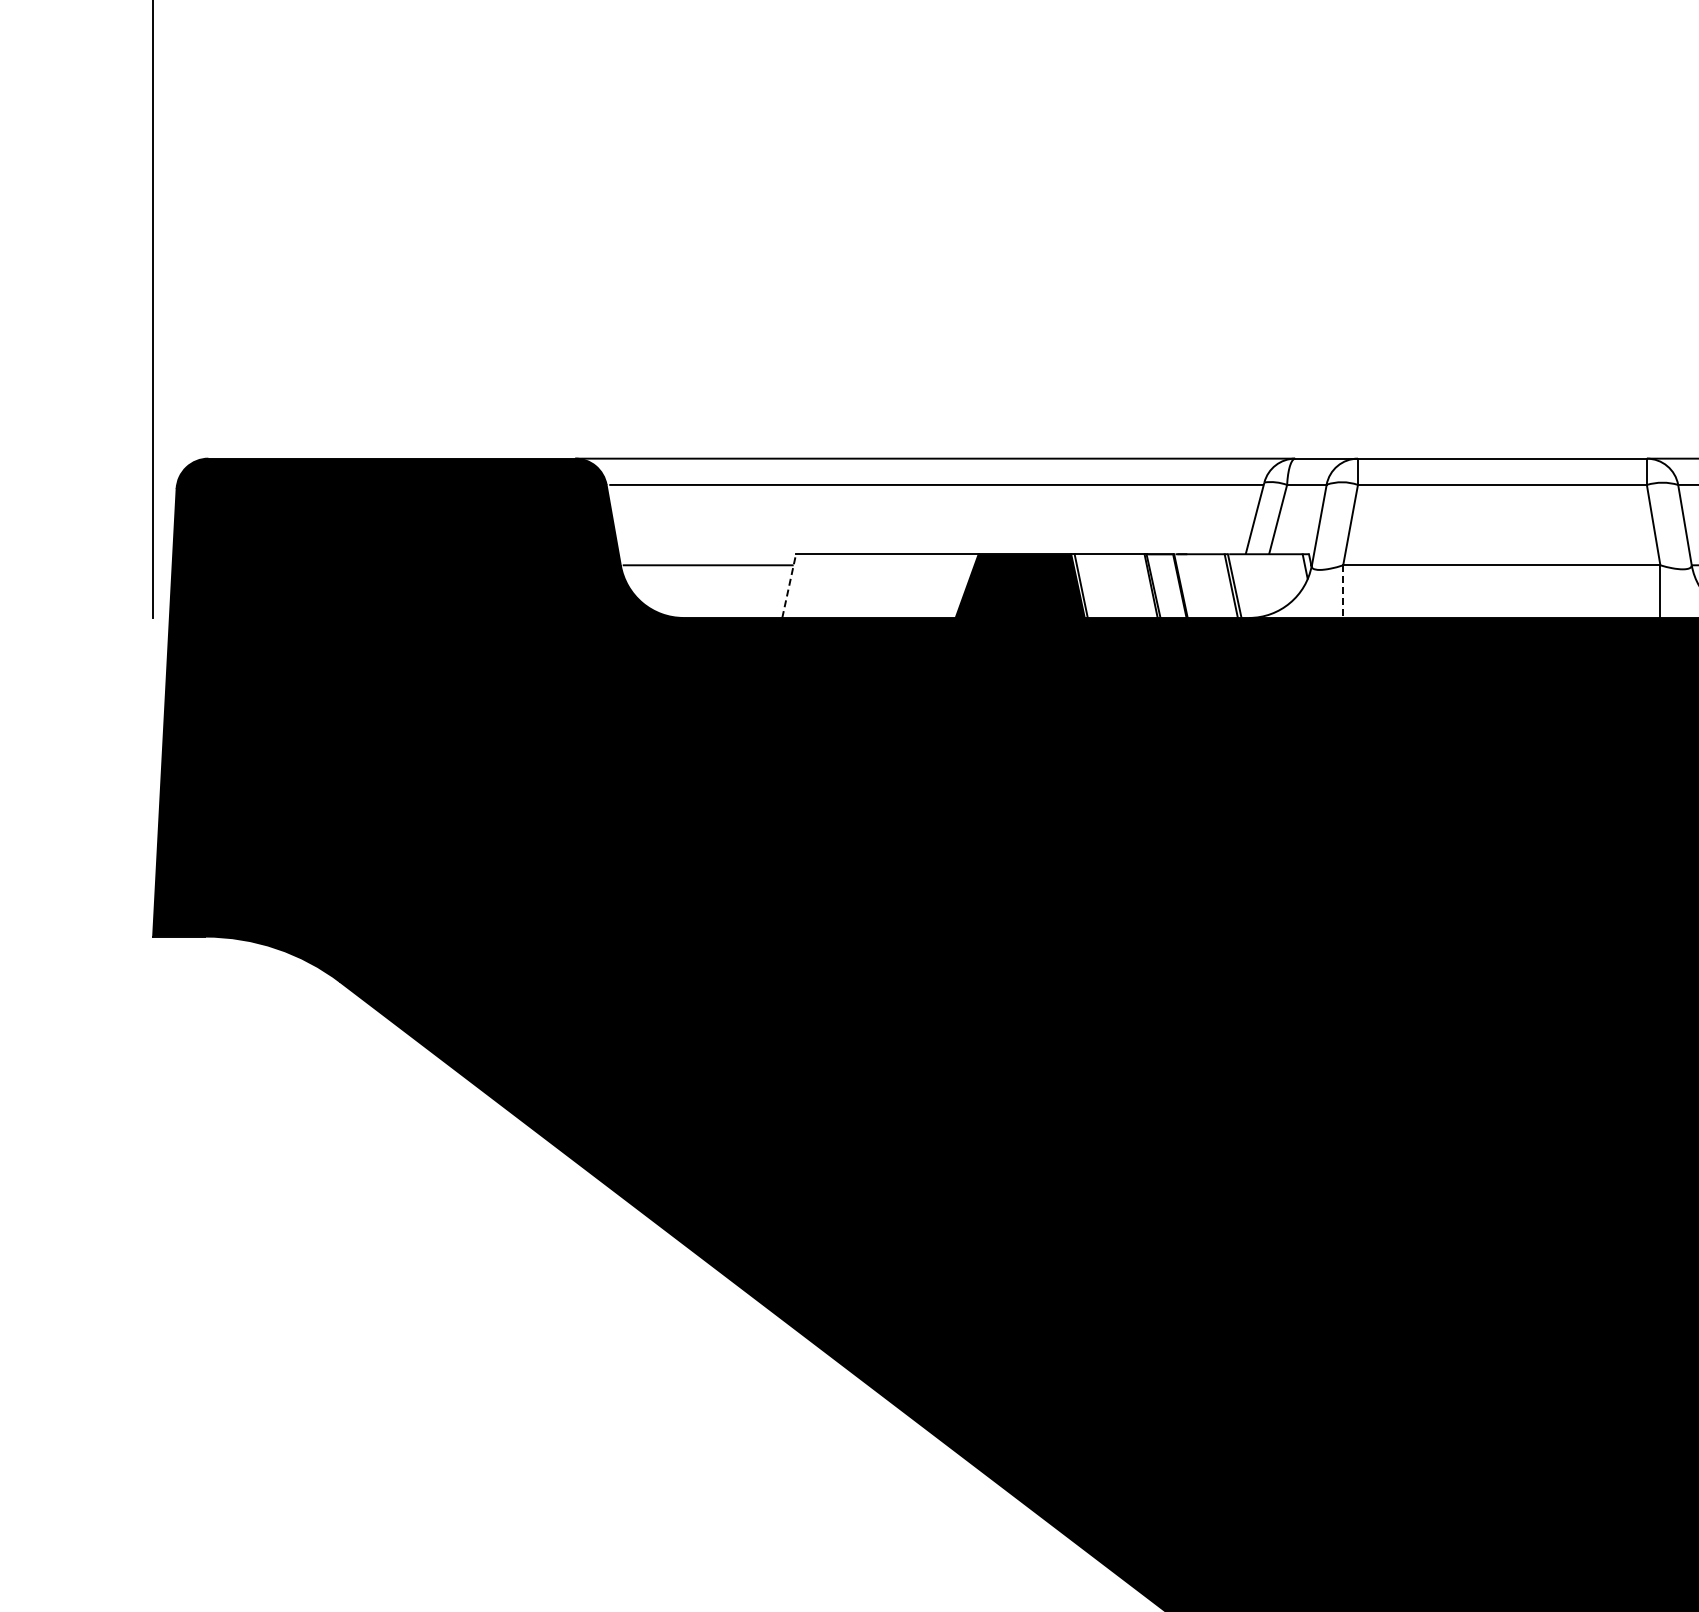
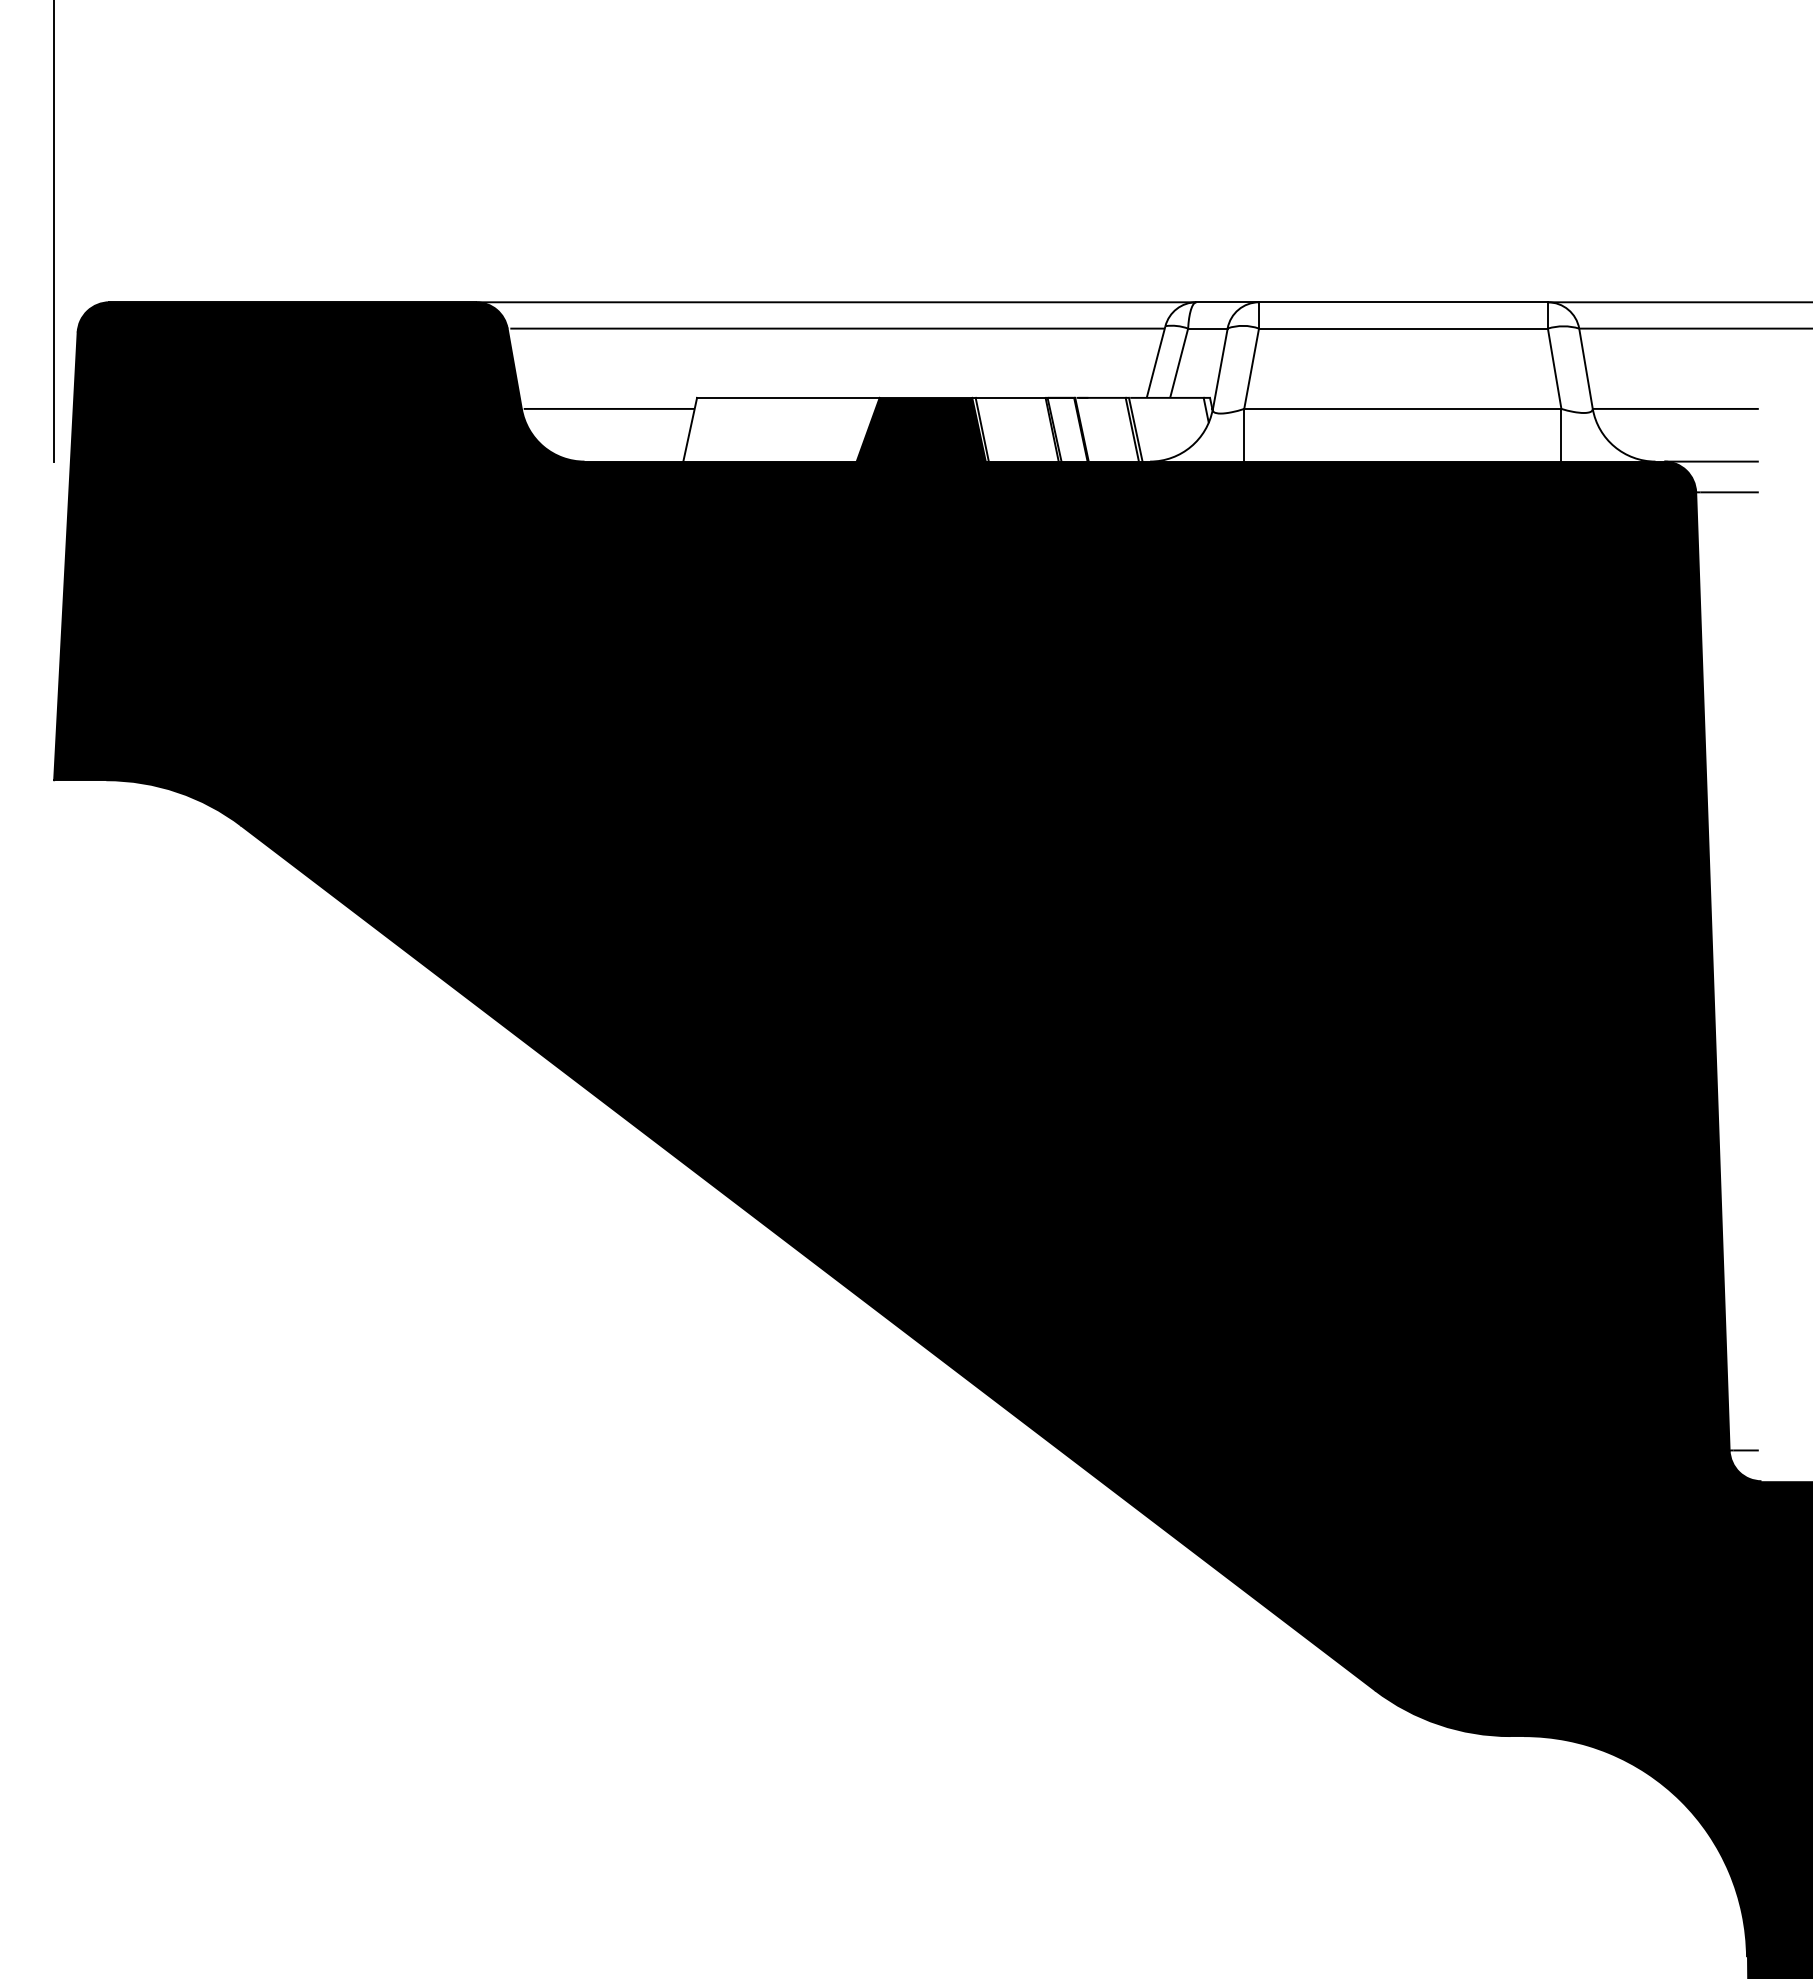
line: (789, 585) -> (690, 429), dashed -> solid
line: (1343, 591) -> (1244, 435), dashed -> solid

